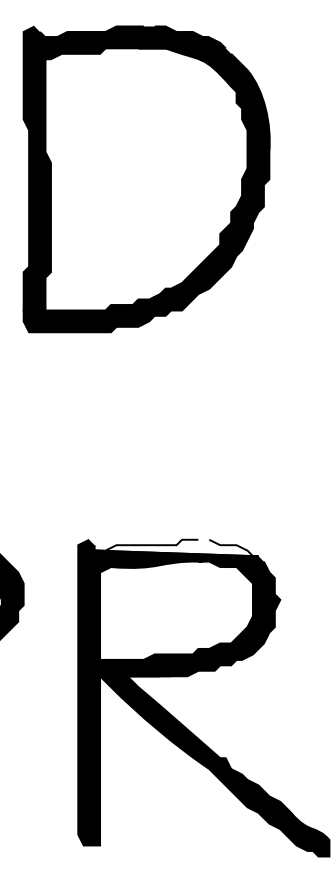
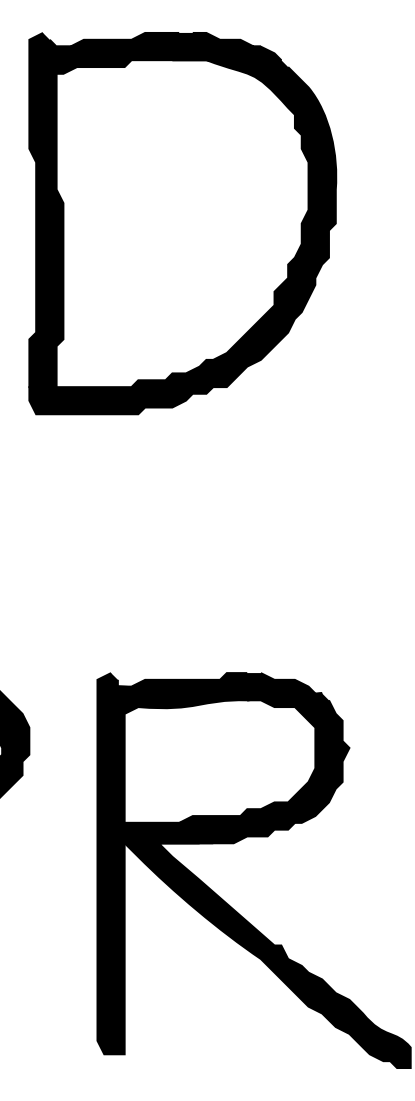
fill: (173, 547) -> (216, 682), added

